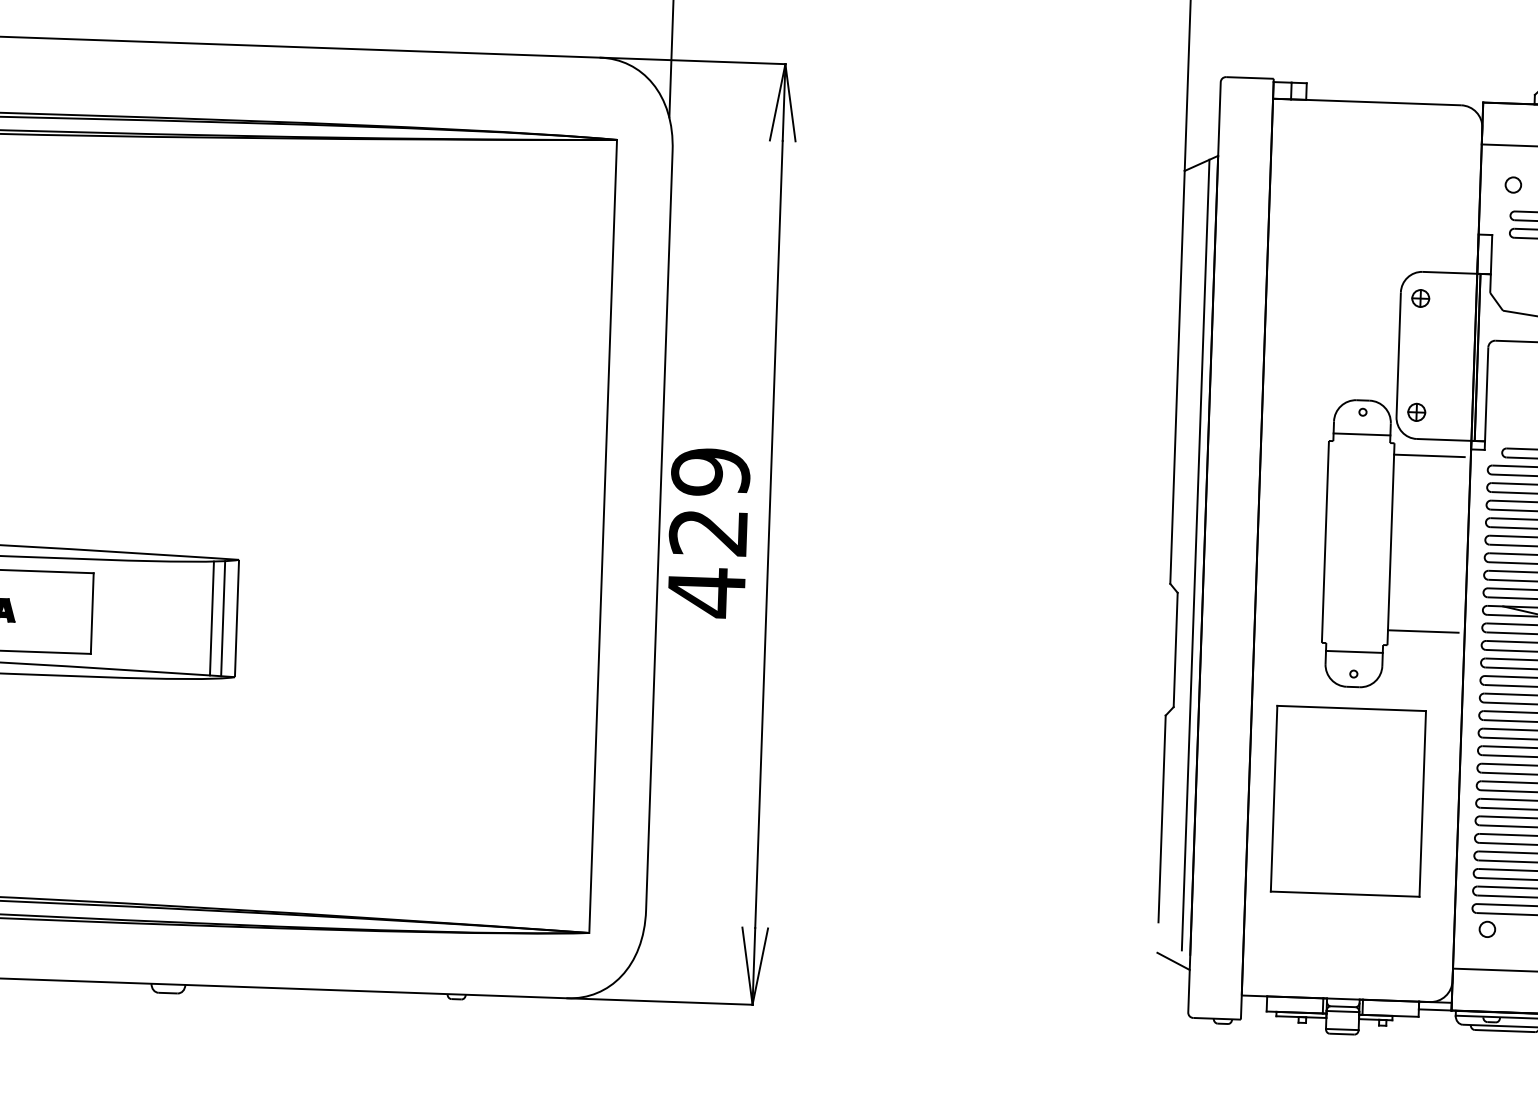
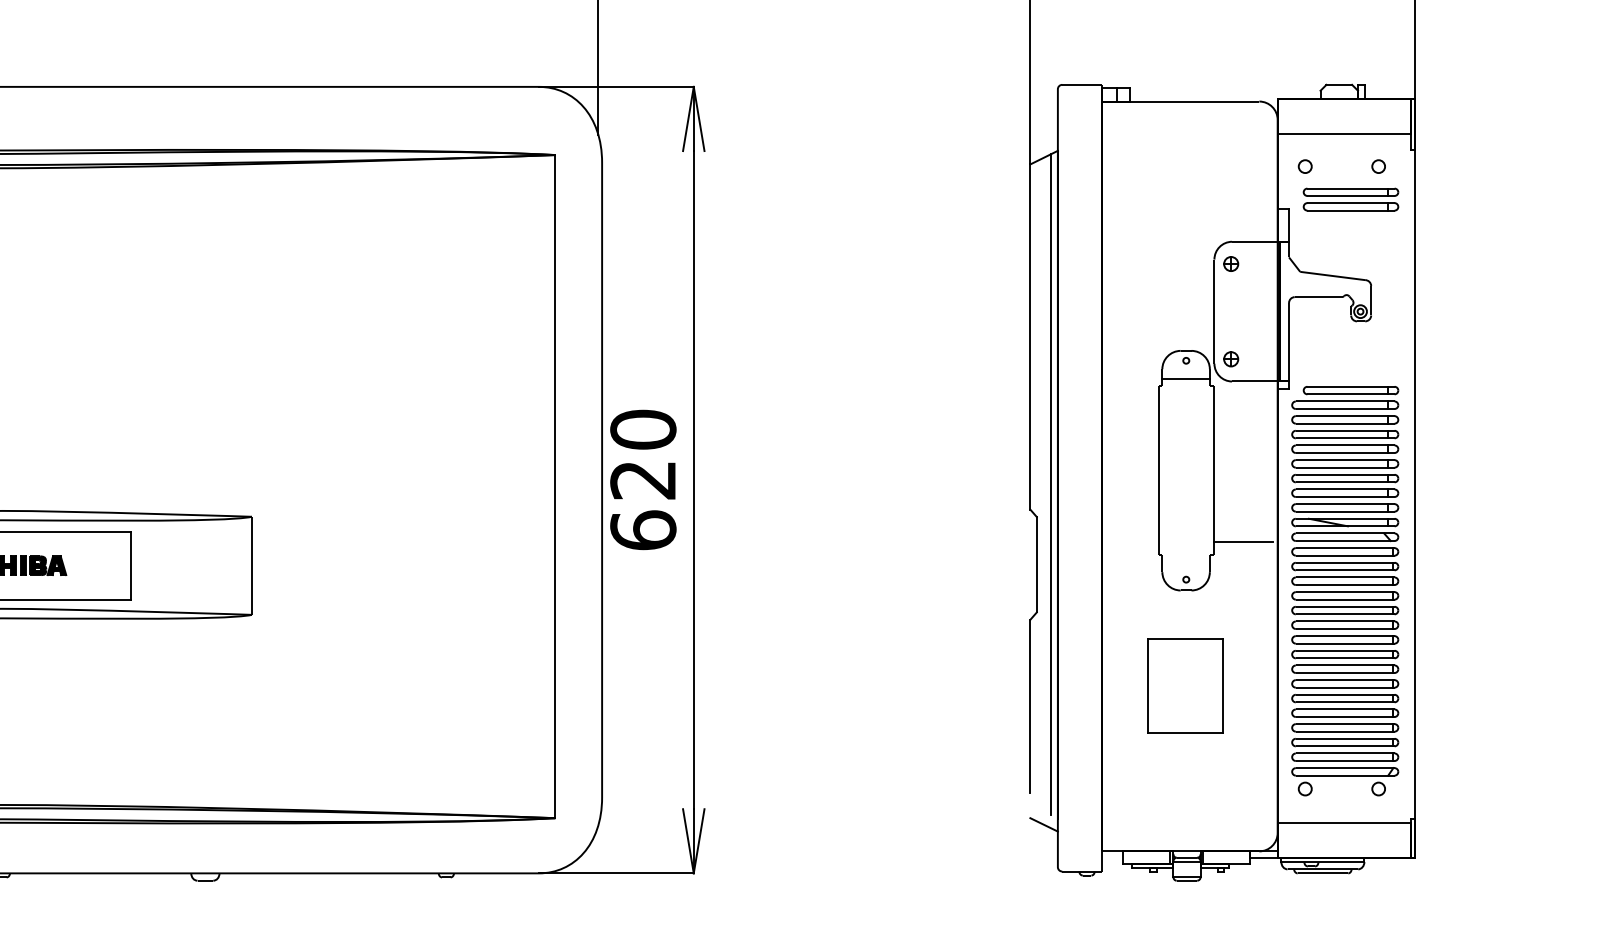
line: (1428, 456) -> (1242, 395), removed
text: (708, 532) -> (643, 480), 429 -> 620
line: (212, 618) -> (231, 566), removed
line: (223, 618) -> (240, 566), removed
line: (1353, 652) -> (1185, 561), removed
part: (1348, 800) -> (1185, 685), size x0.6

